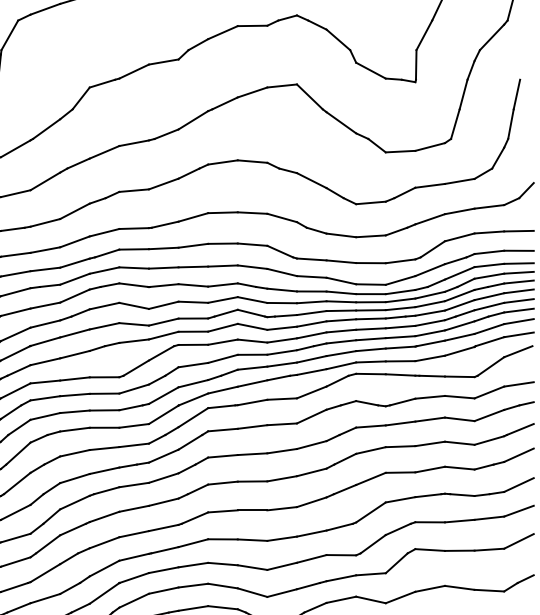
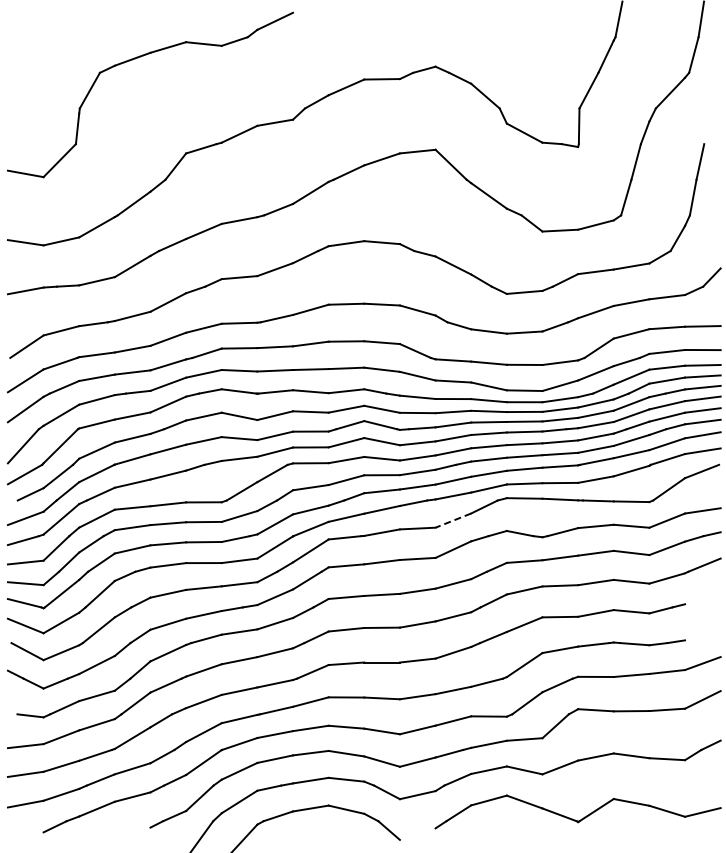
line: (311, 392) -> (452, 520), solid -> dashed
line: (518, 455) -> (702, 596), removed
line: (518, 484) -> (702, 631), removed

